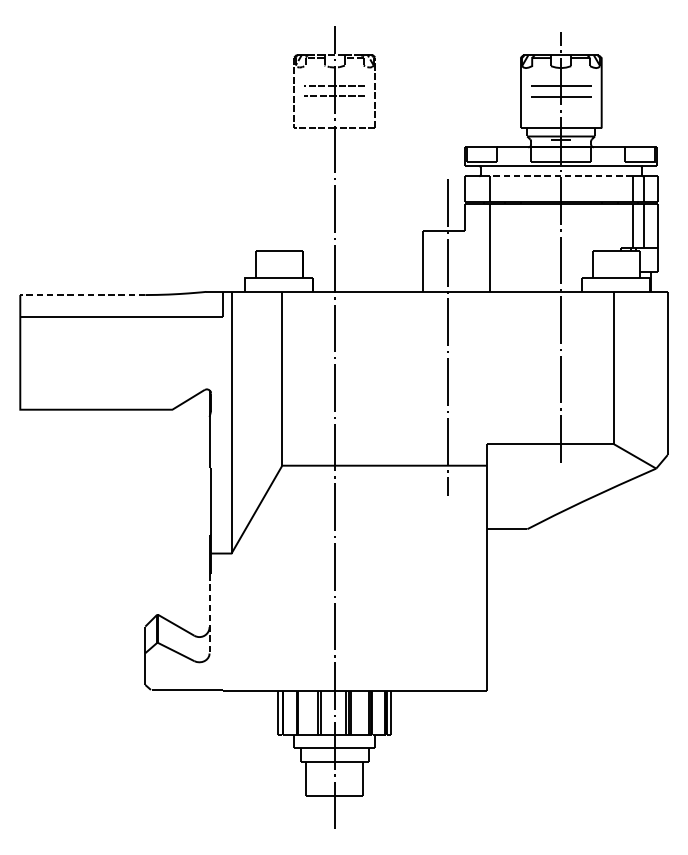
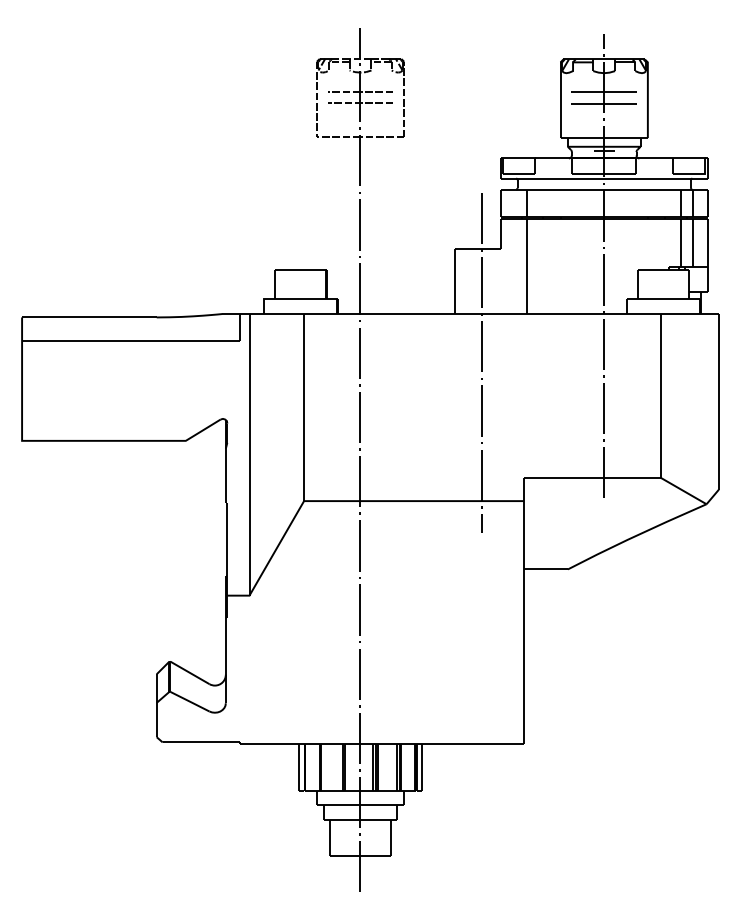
line: (561, 176) -> (604, 189), dashed -> solid
line: (81, 295) -> (88, 317), dashed -> solid
line: (209, 613) -> (225, 660), dashed -> solid

